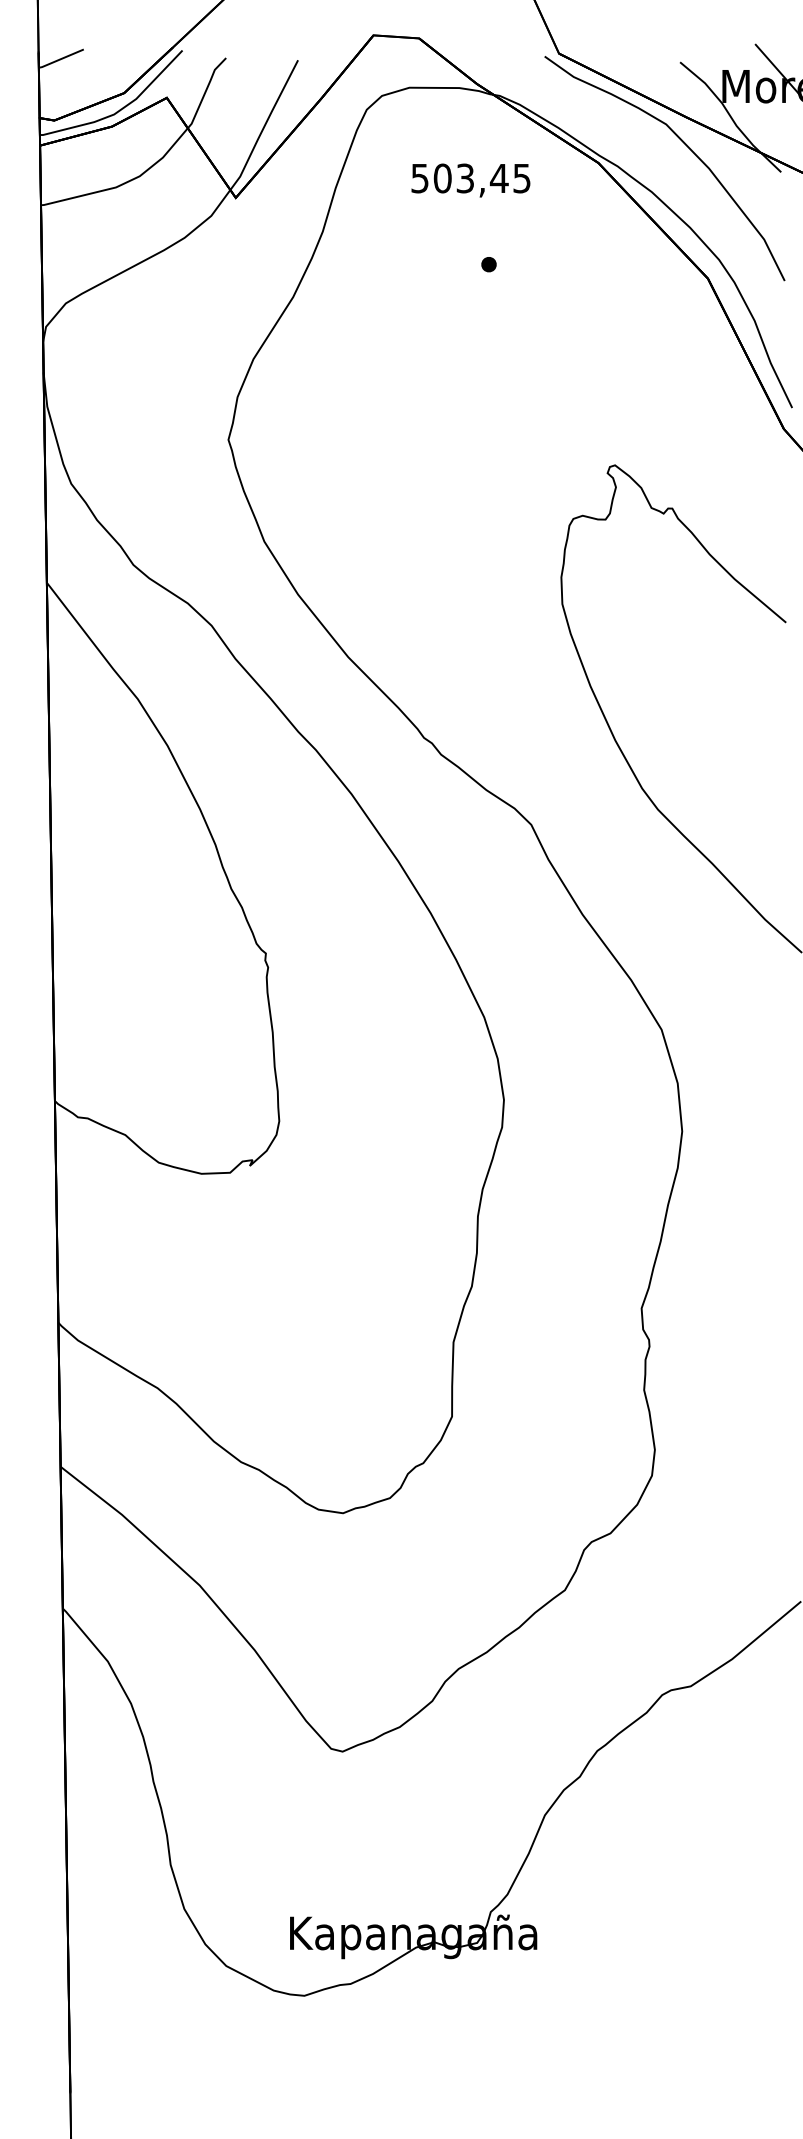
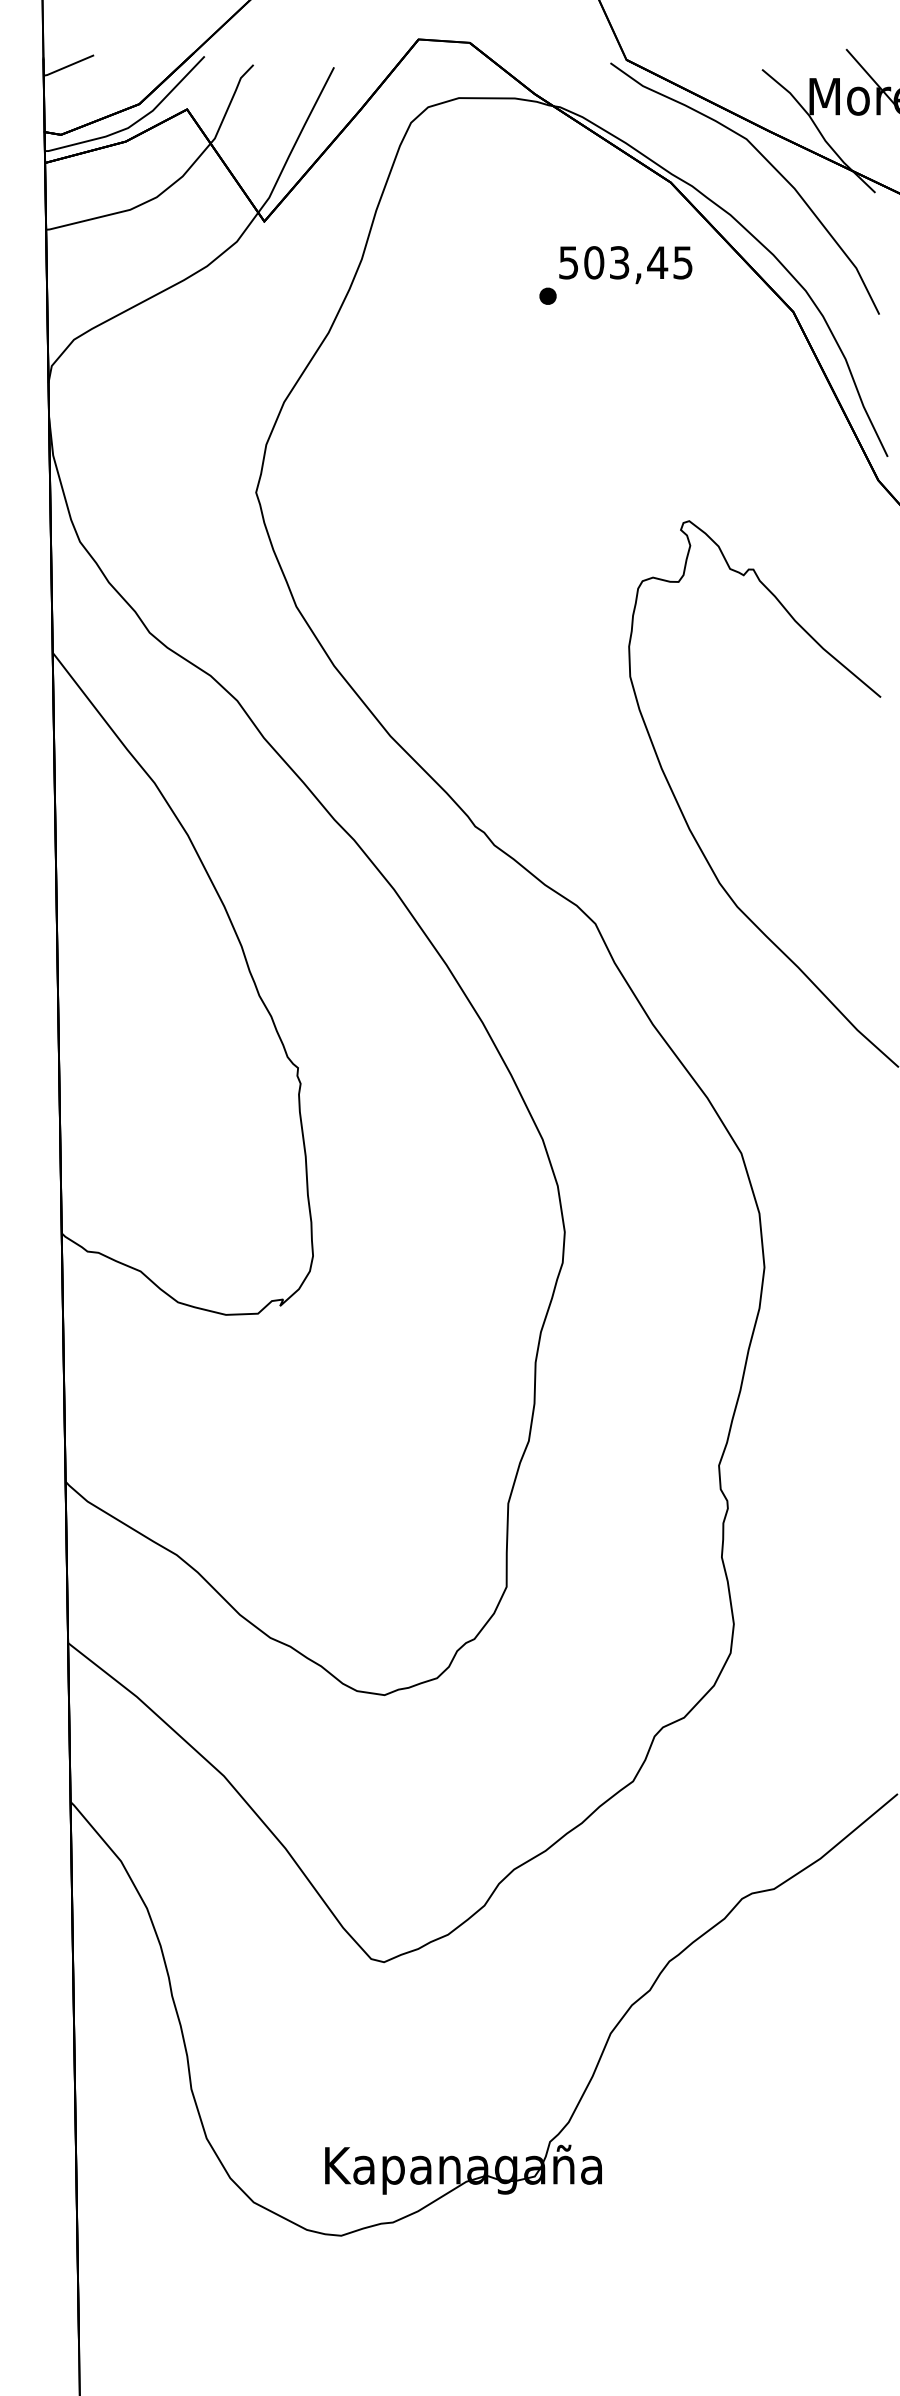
text: (470, 180) -> (625, 265), moved

